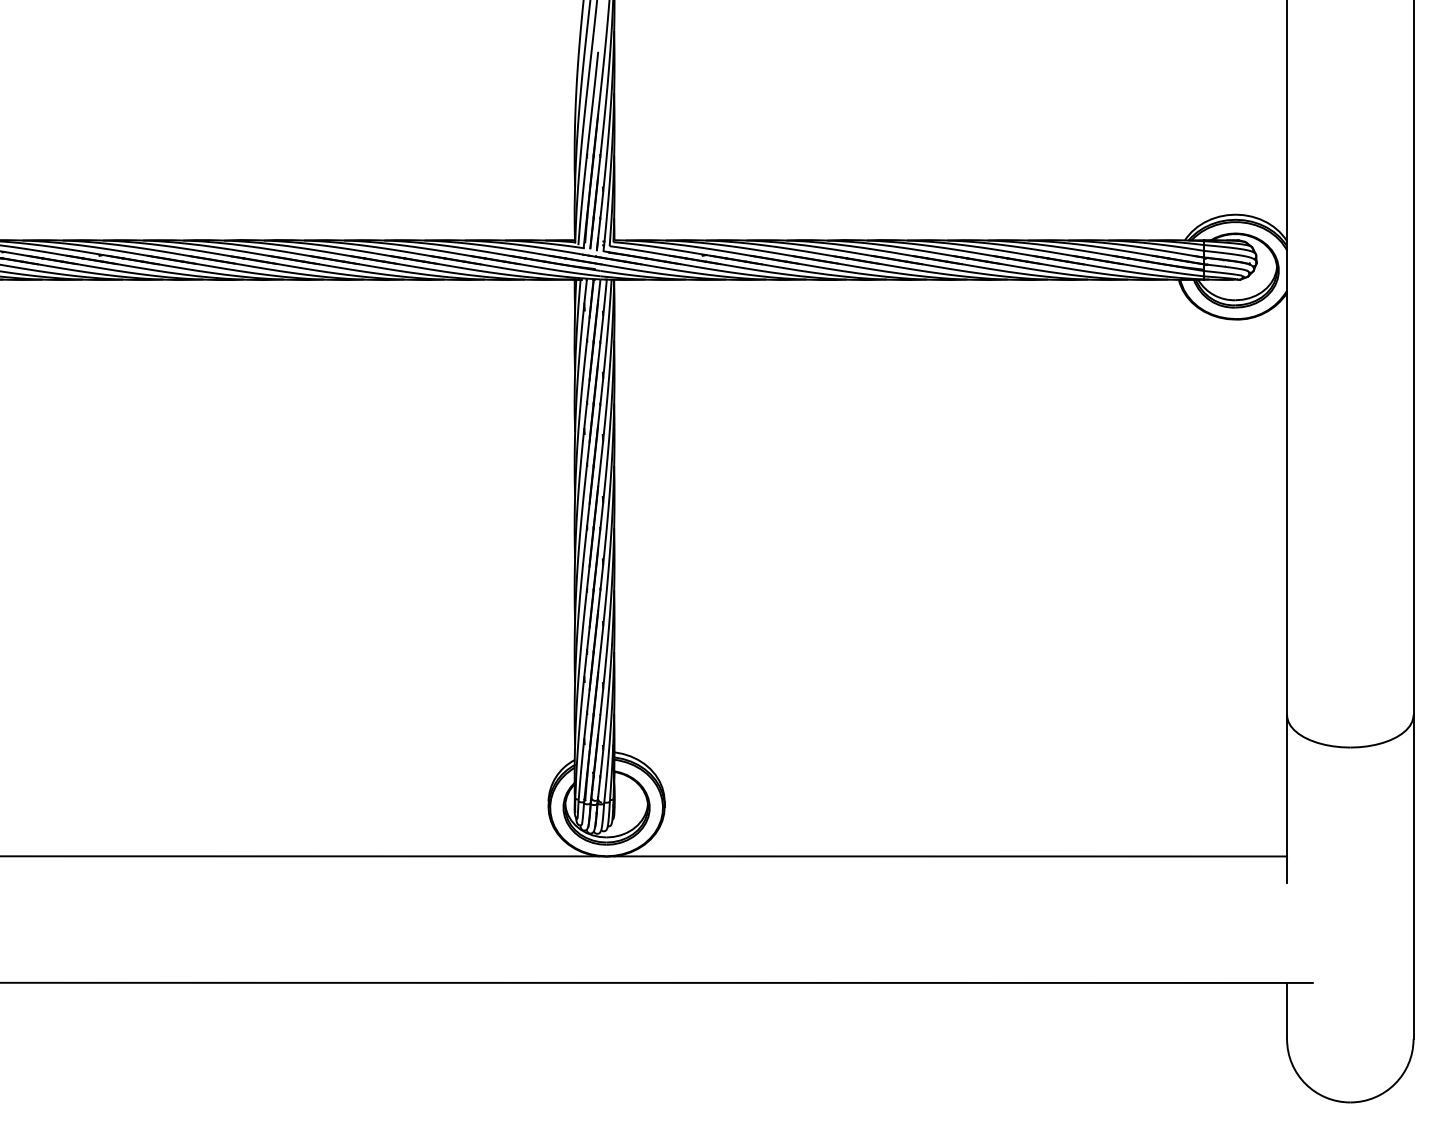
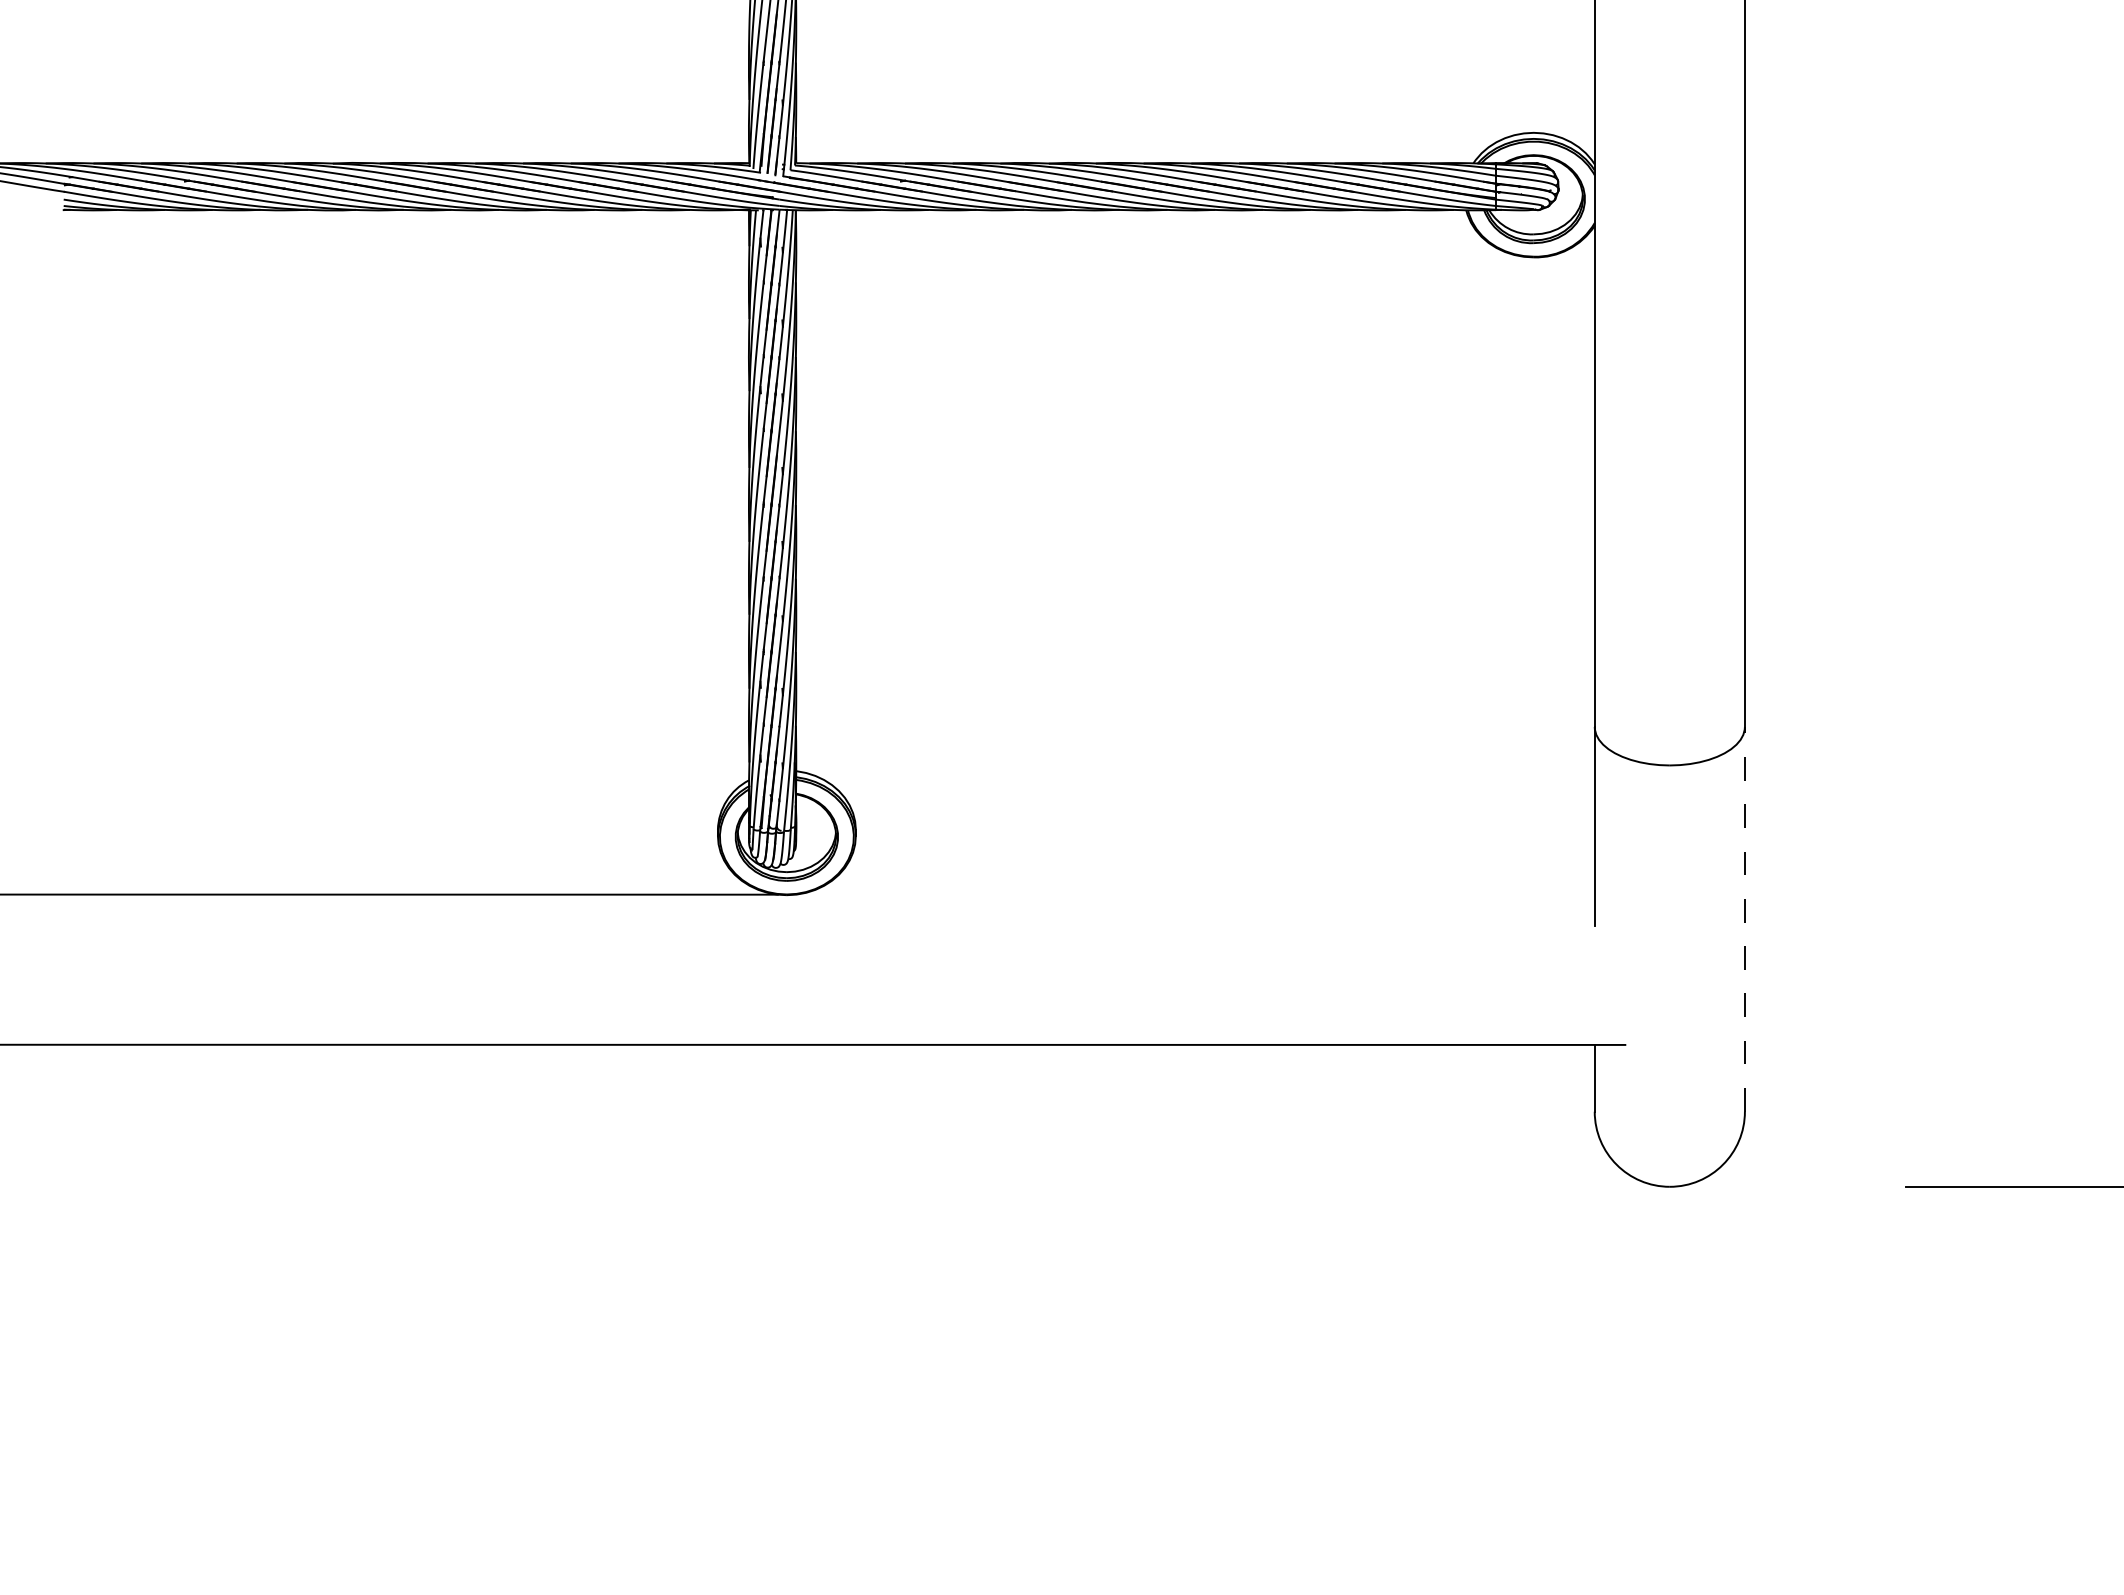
line: (949, 856) -> (1194, 894), removed
line: (1413, 876) -> (1744, 918), solid -> dashed

